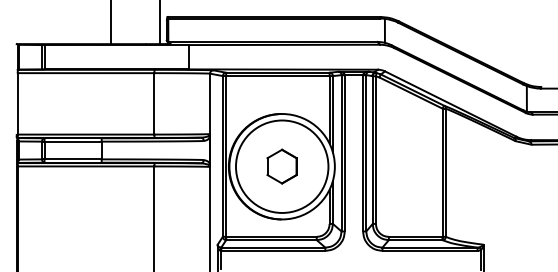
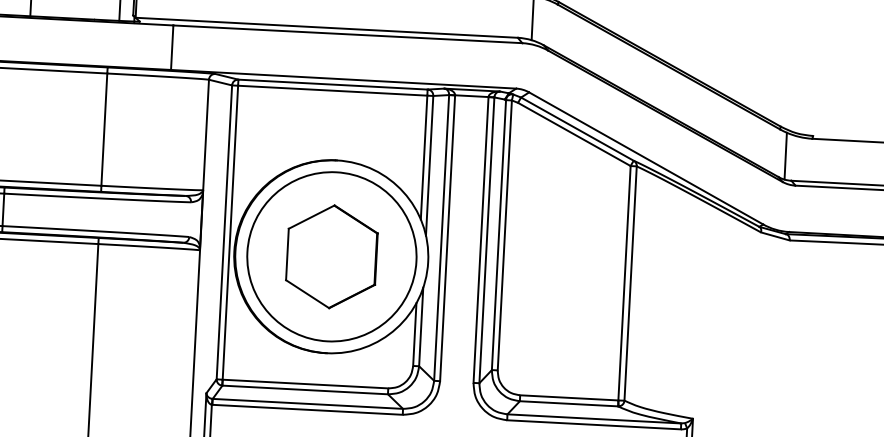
part: (281, 166) -> (330, 256), size x1.67

